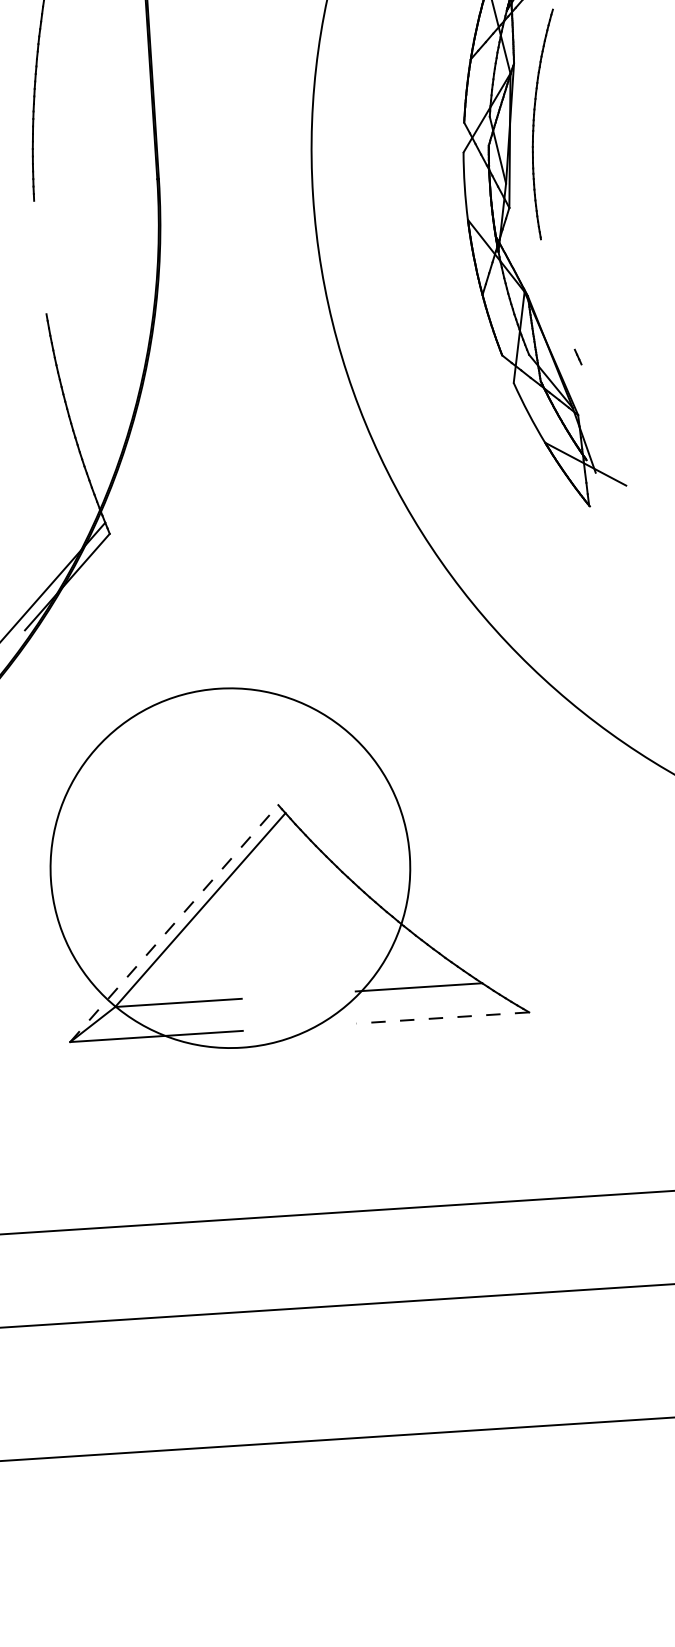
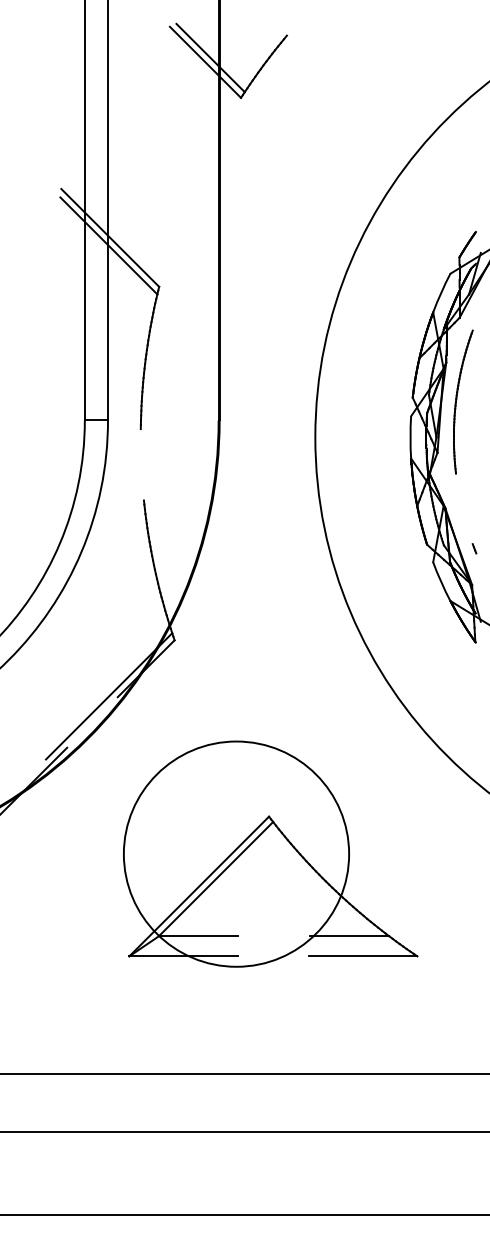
line: (174, 923) -> (199, 886), dashed -> solid
line: (441, 1018) -> (362, 956), dashed -> solid

